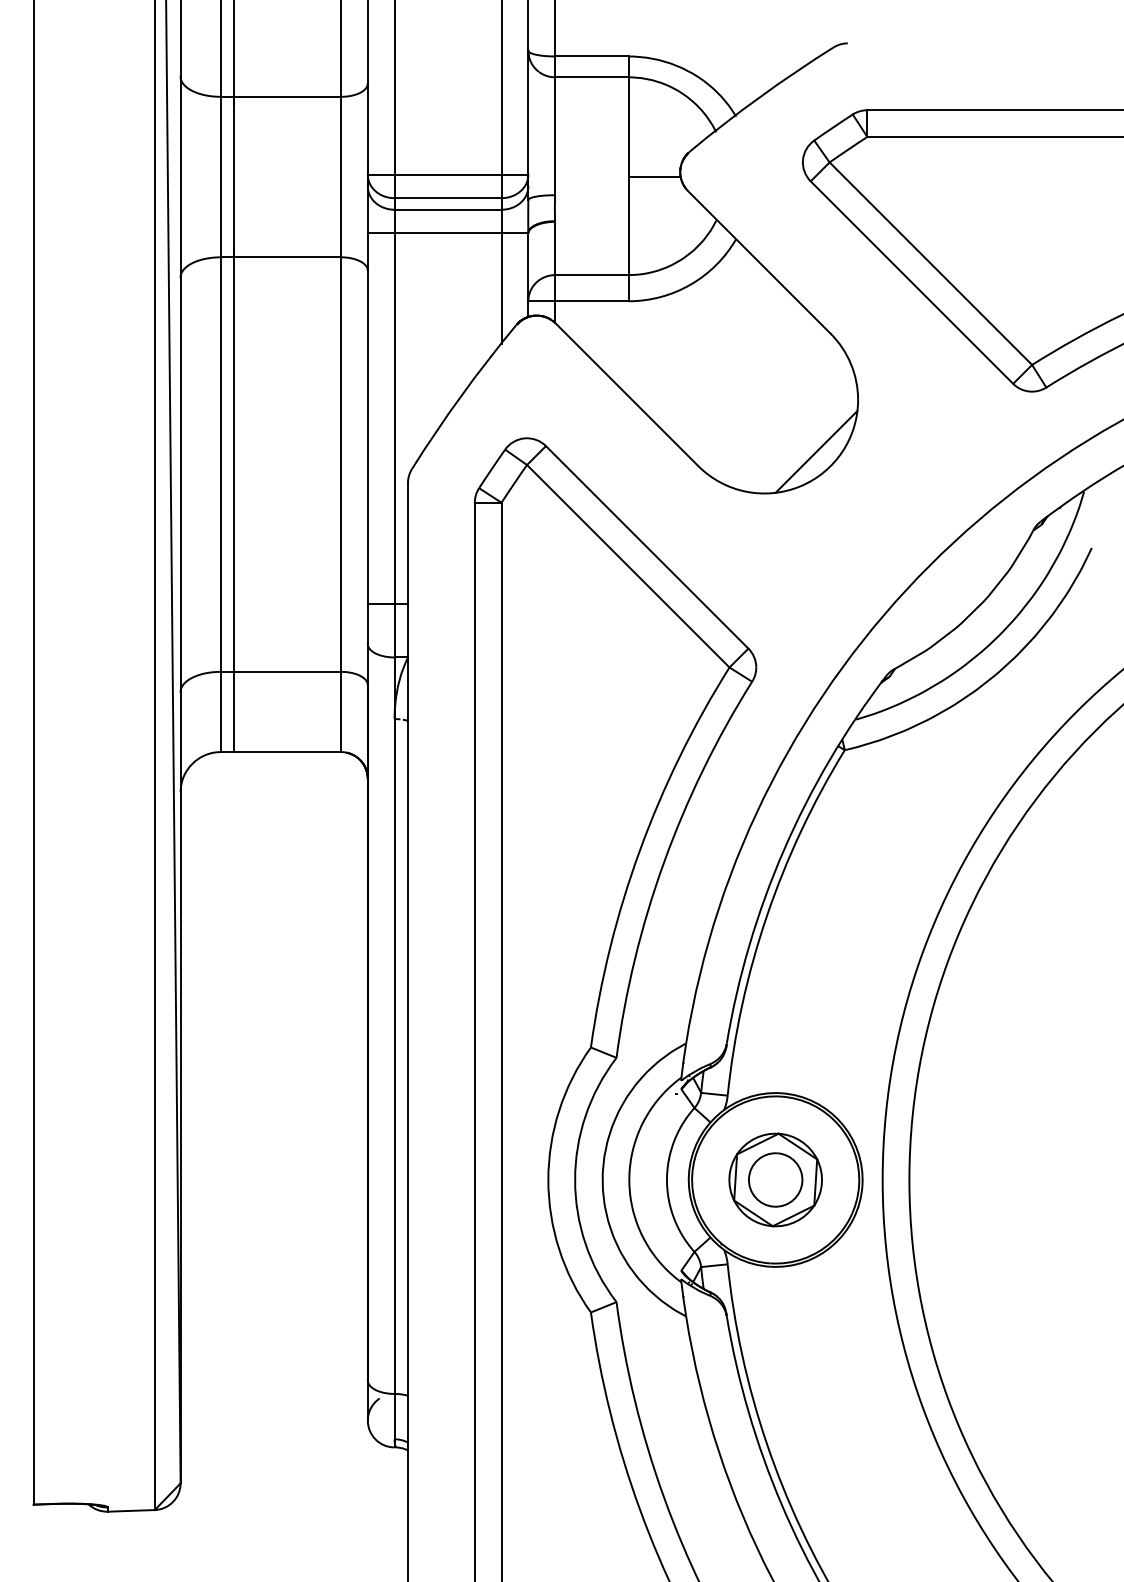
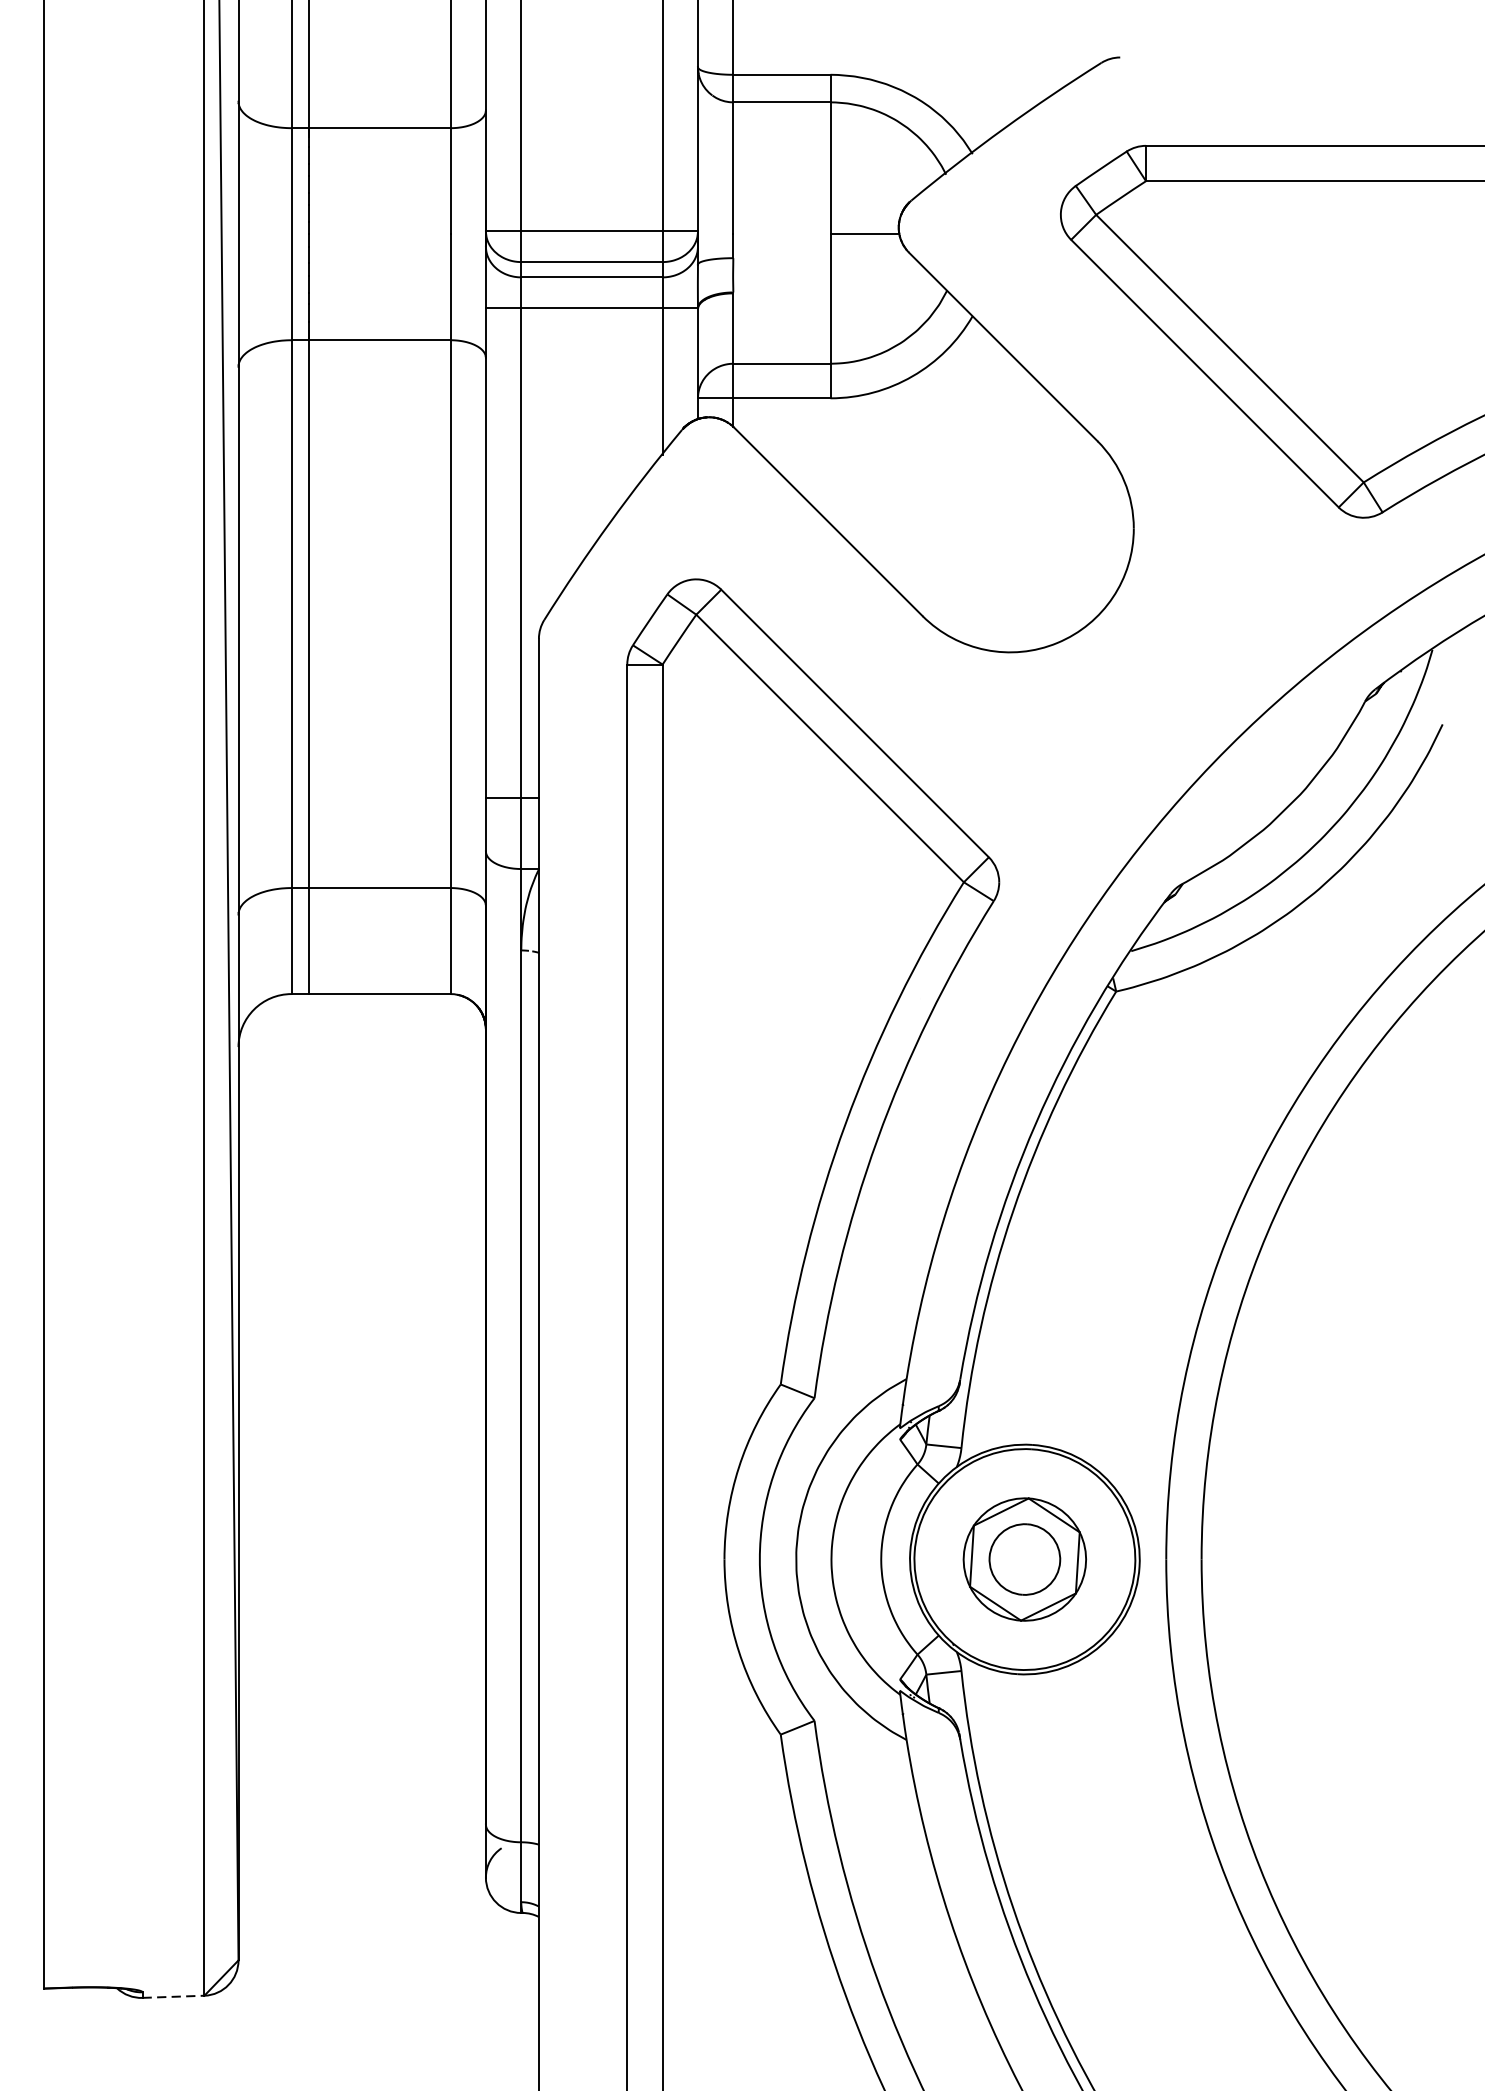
line: (816, 451) -> (1078, 596), removed
line: (131, 1510) -> (173, 1996), solid -> dashed

